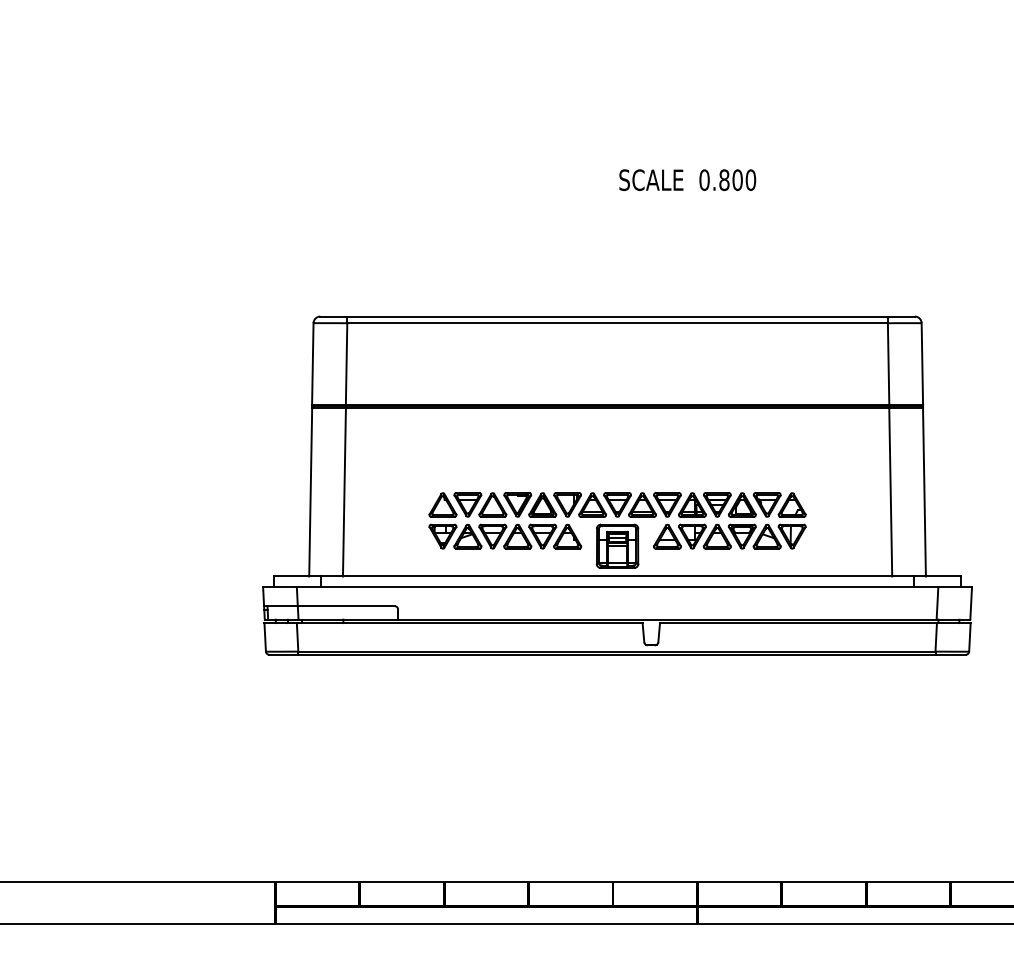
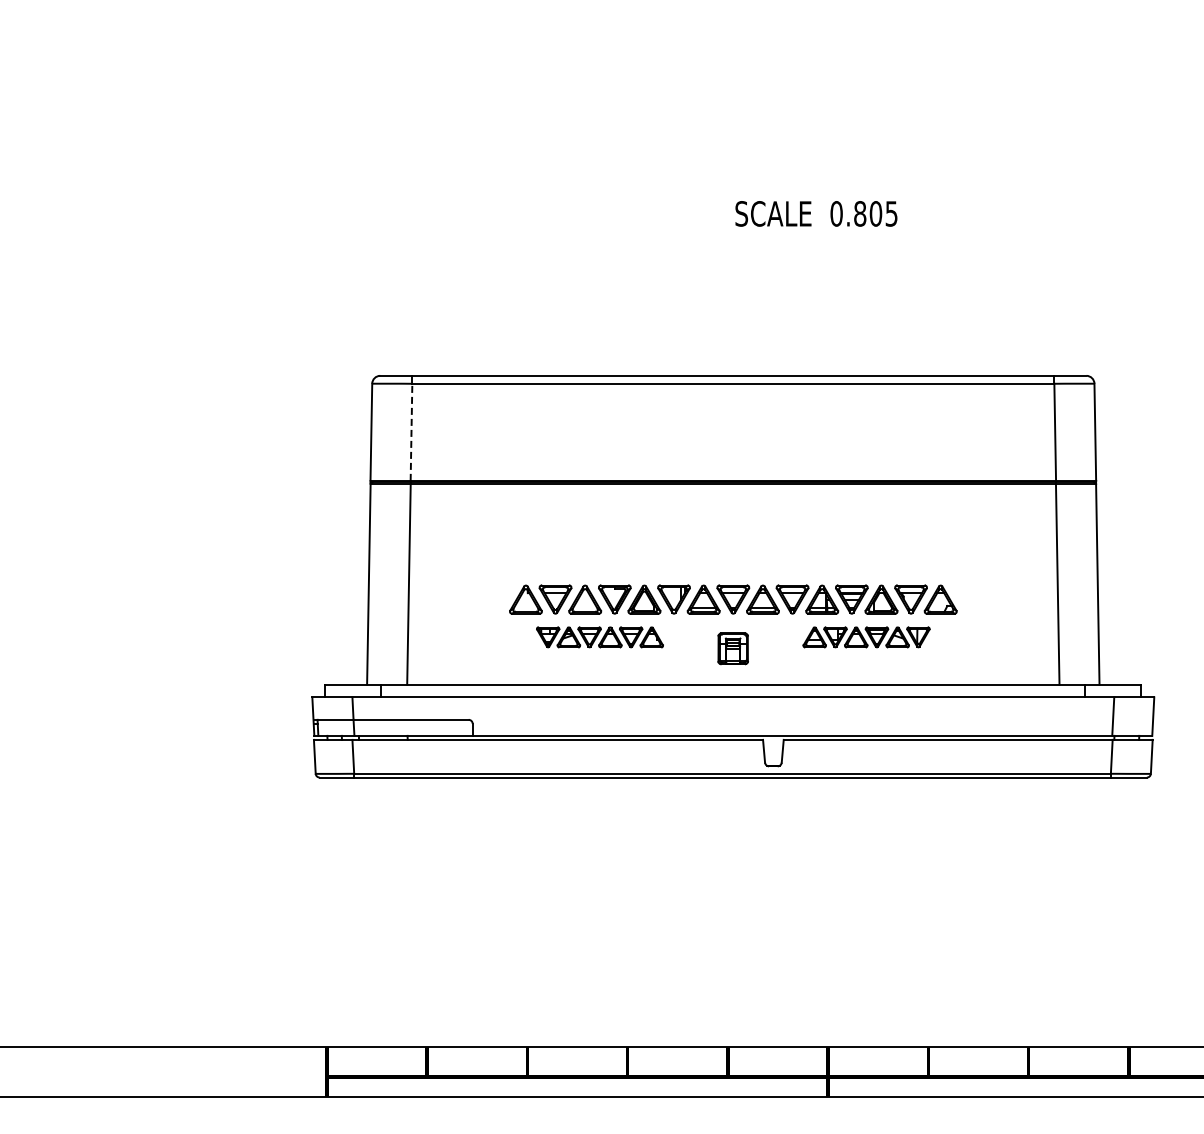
text: (750, 179) -> (891, 213), 0.800 -> 0.805
line: (346, 364) -> (411, 432), solid -> dashed
part: (504, 536) -> (599, 637), size x0.7
part: (729, 536) -> (866, 637), size x0.7
part: (616, 546) -> (732, 648), size x0.6

